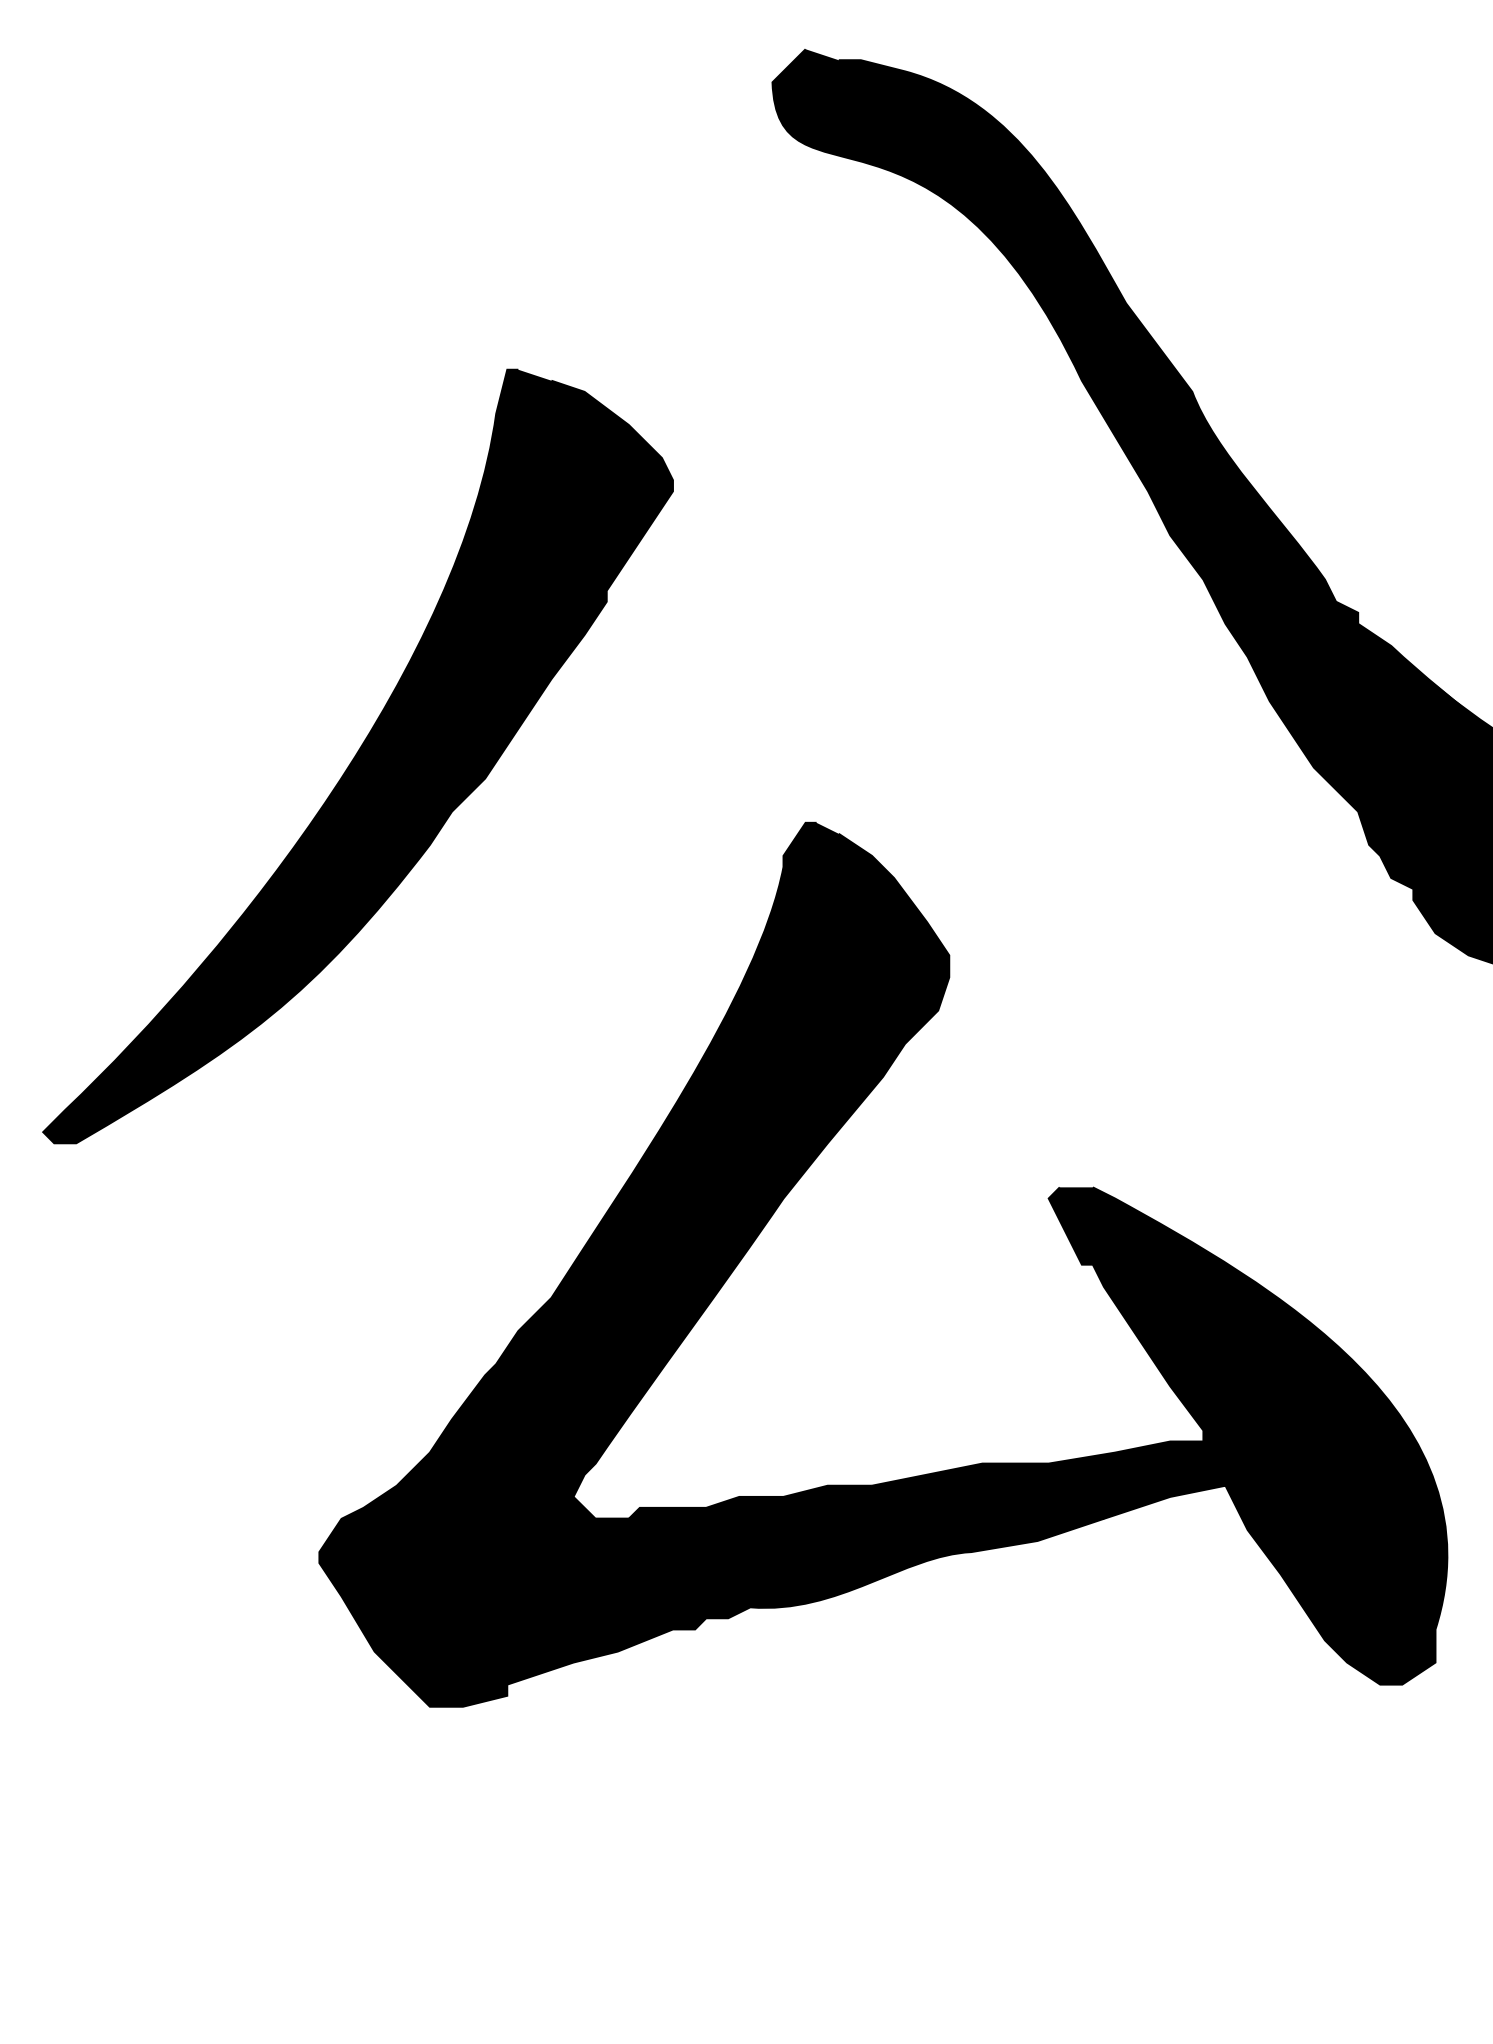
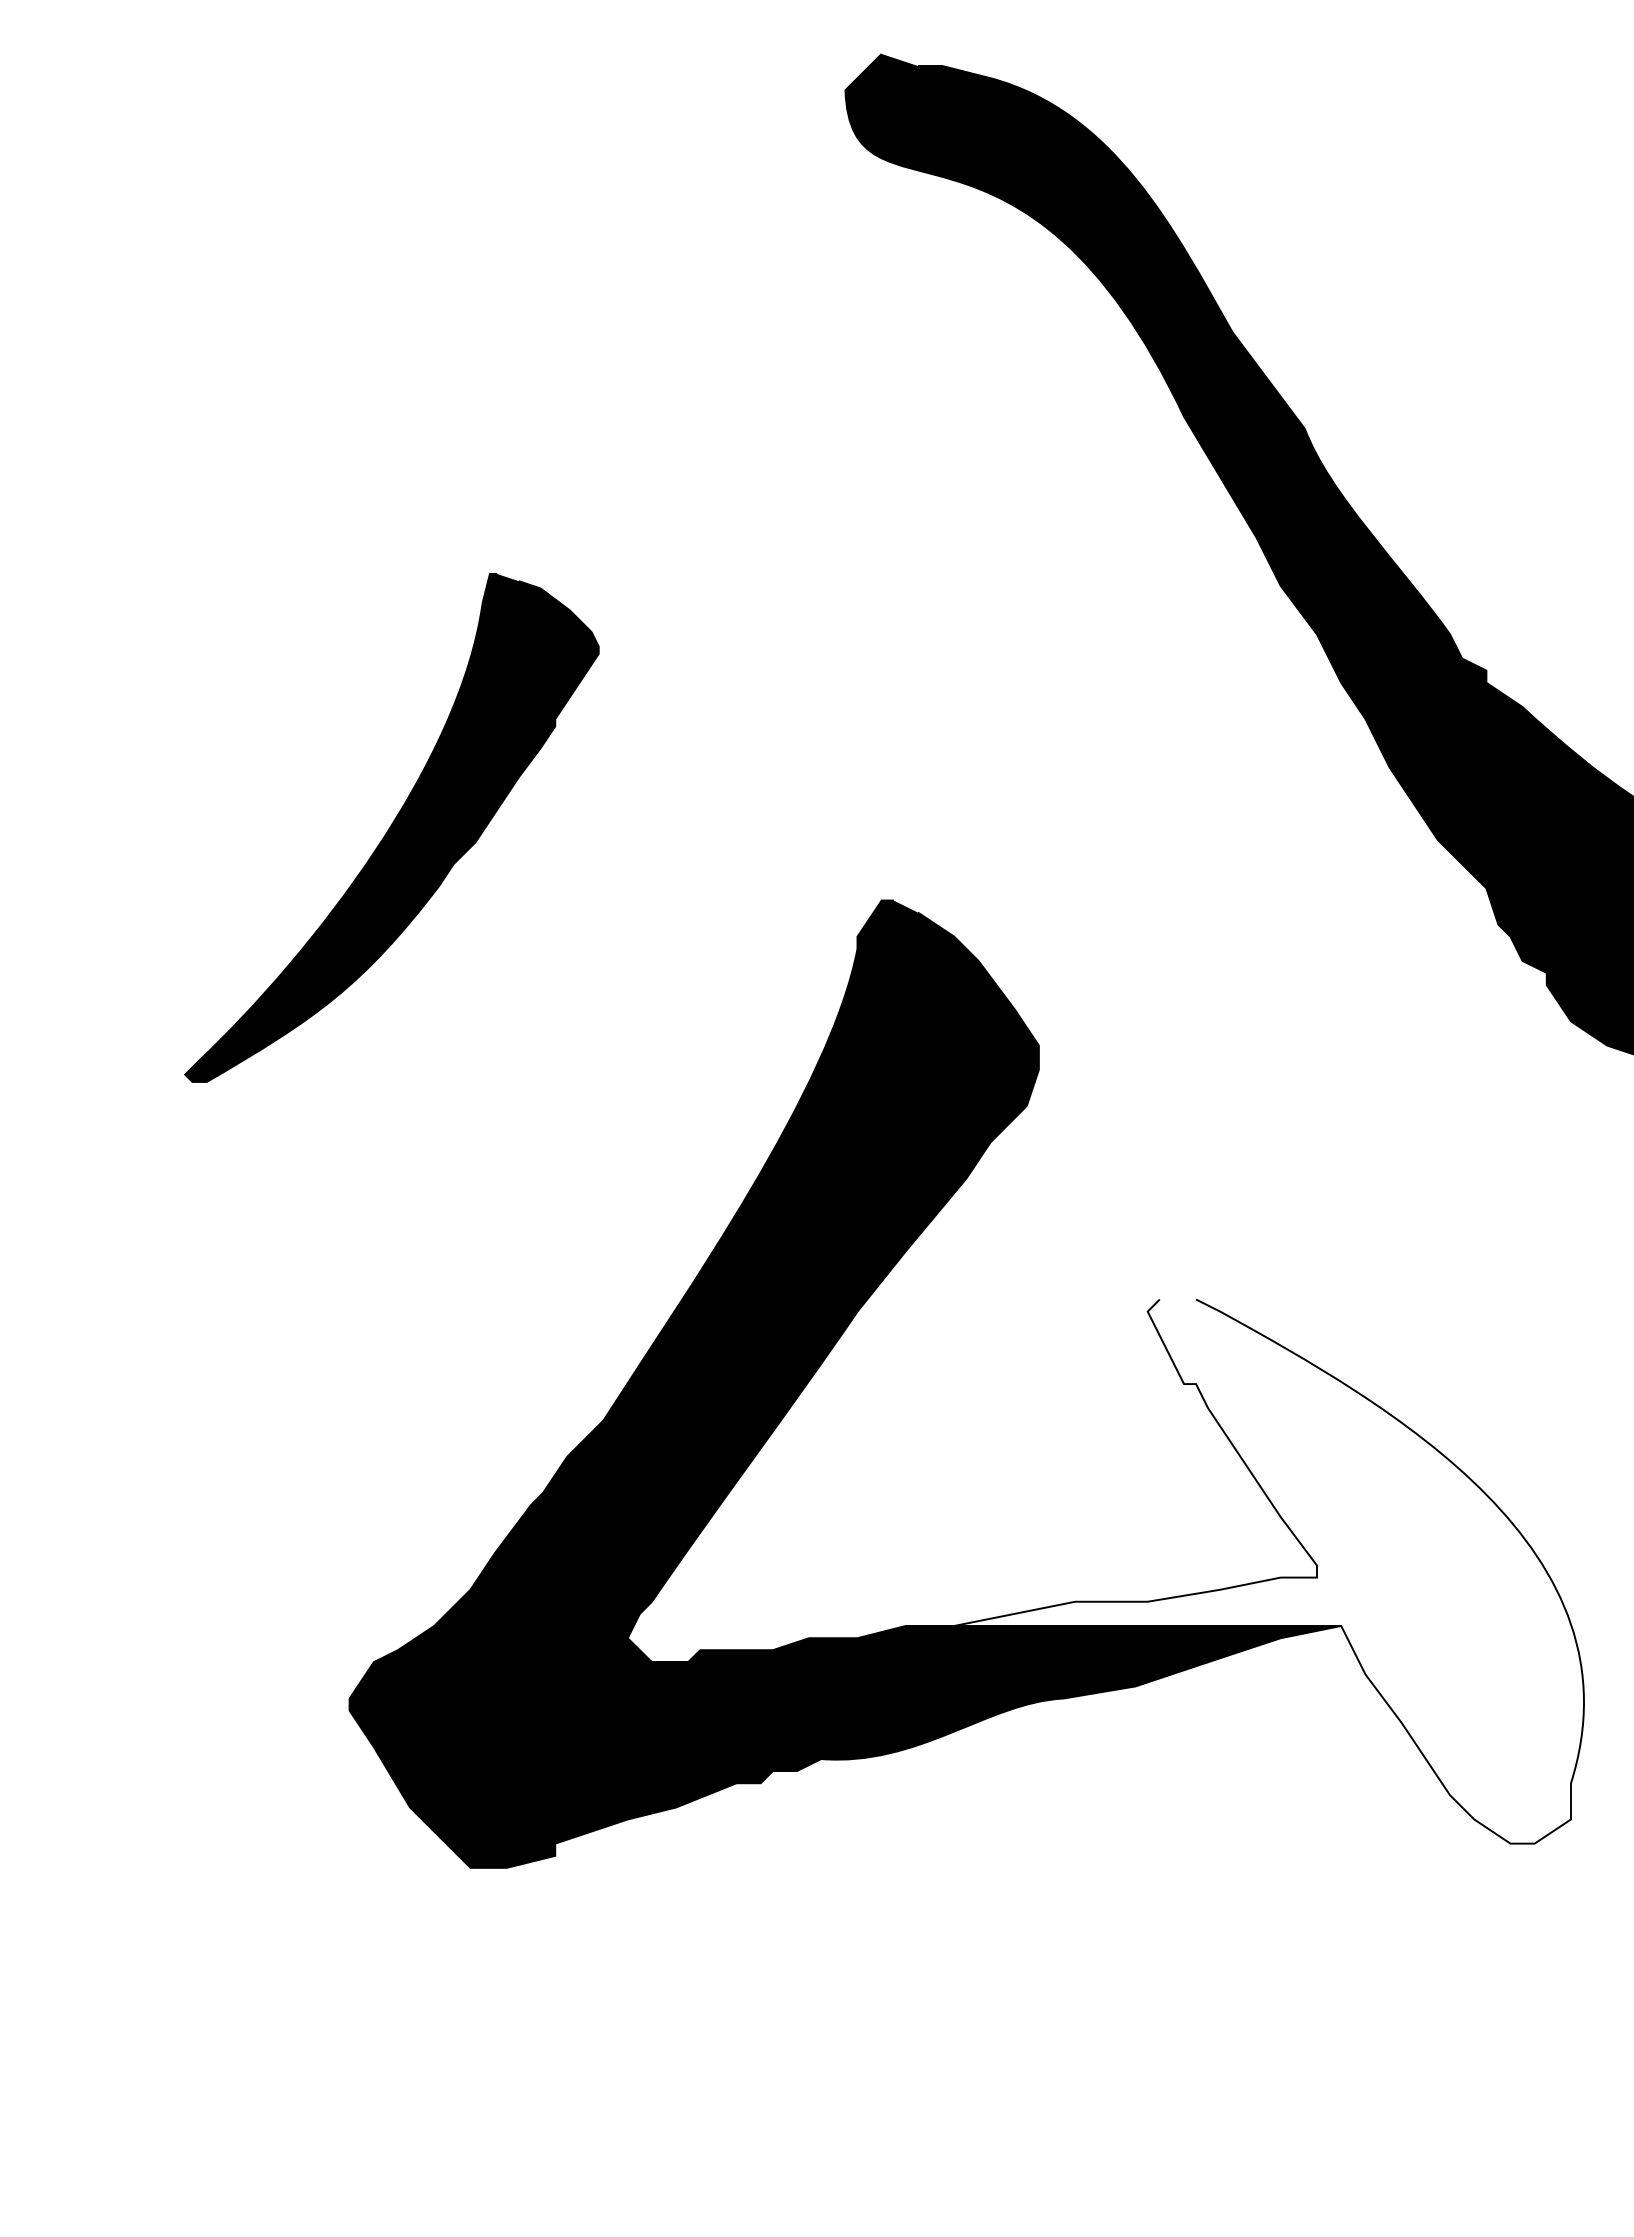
part: (357, 756) -> (391, 827), size x0.6
fill: (1159, 1435) -> (1268, 1571), removed

